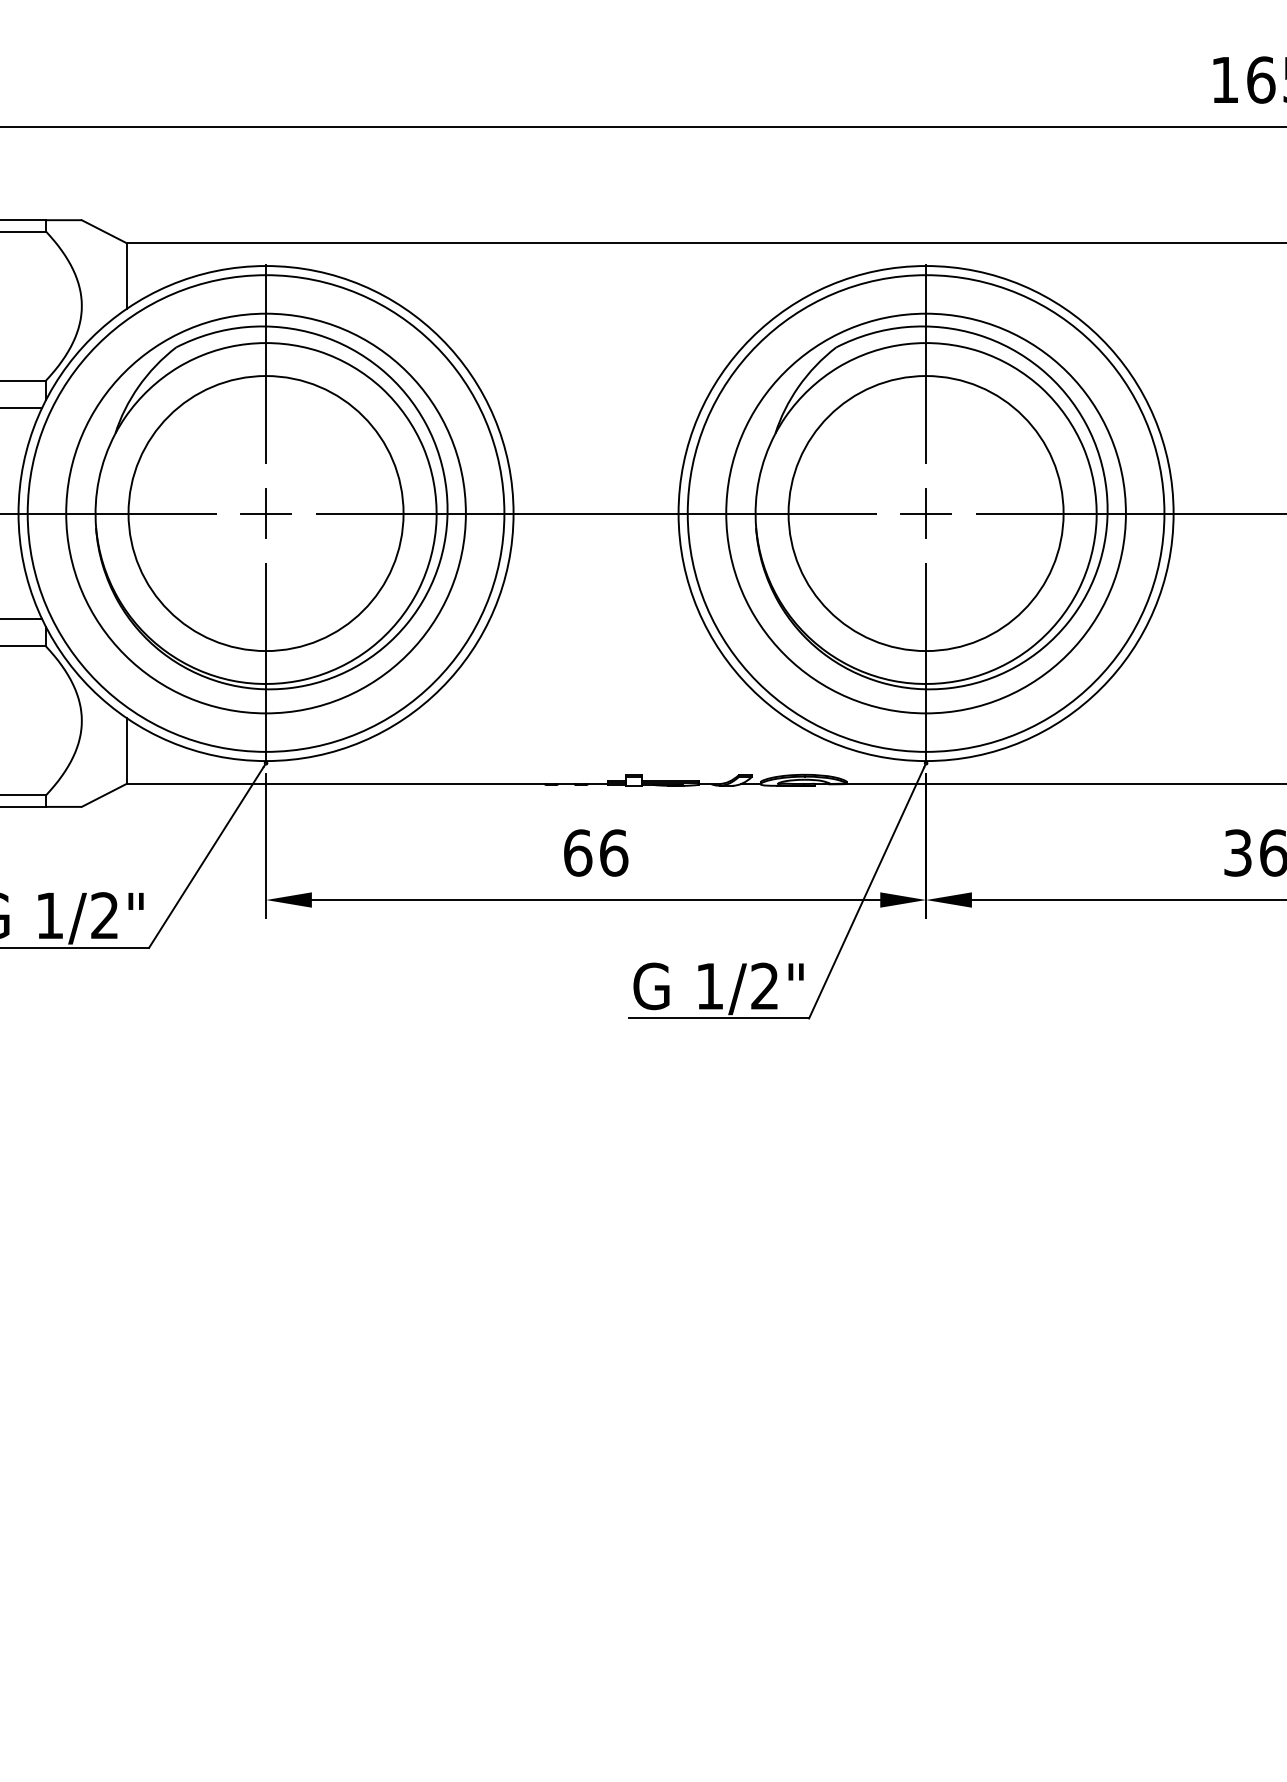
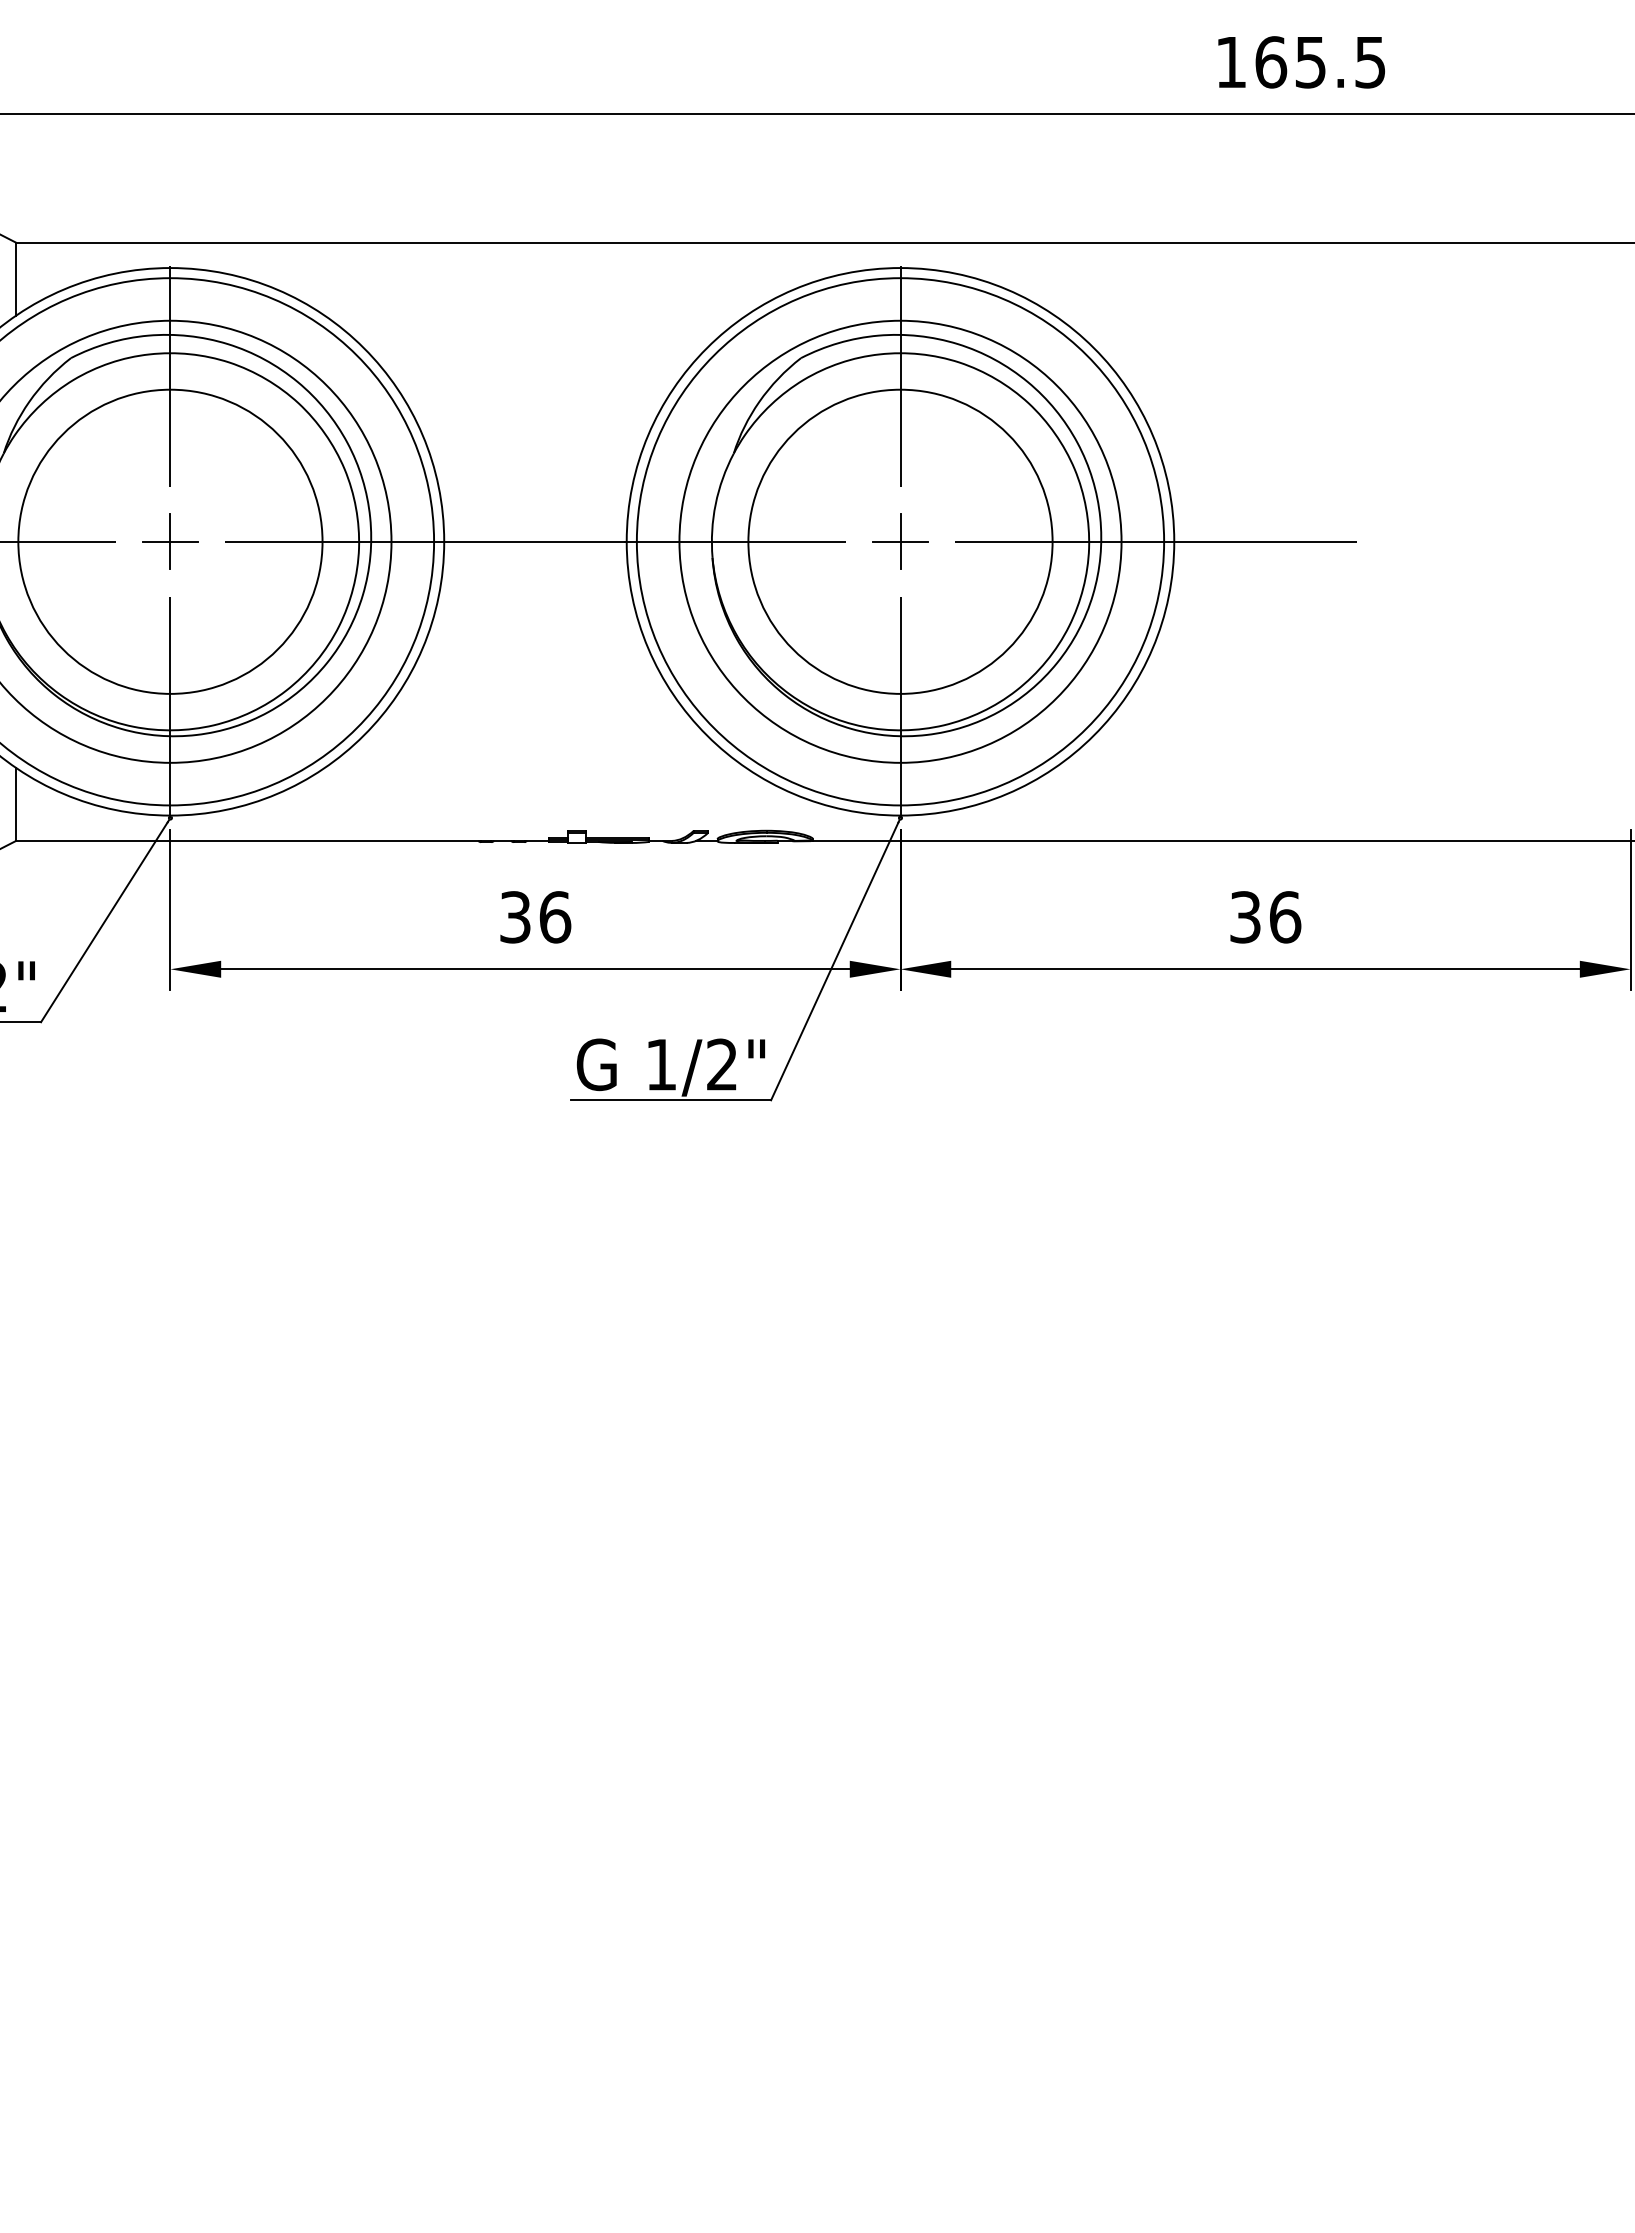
text: (578, 853) -> (515, 917), 66 -> 36

